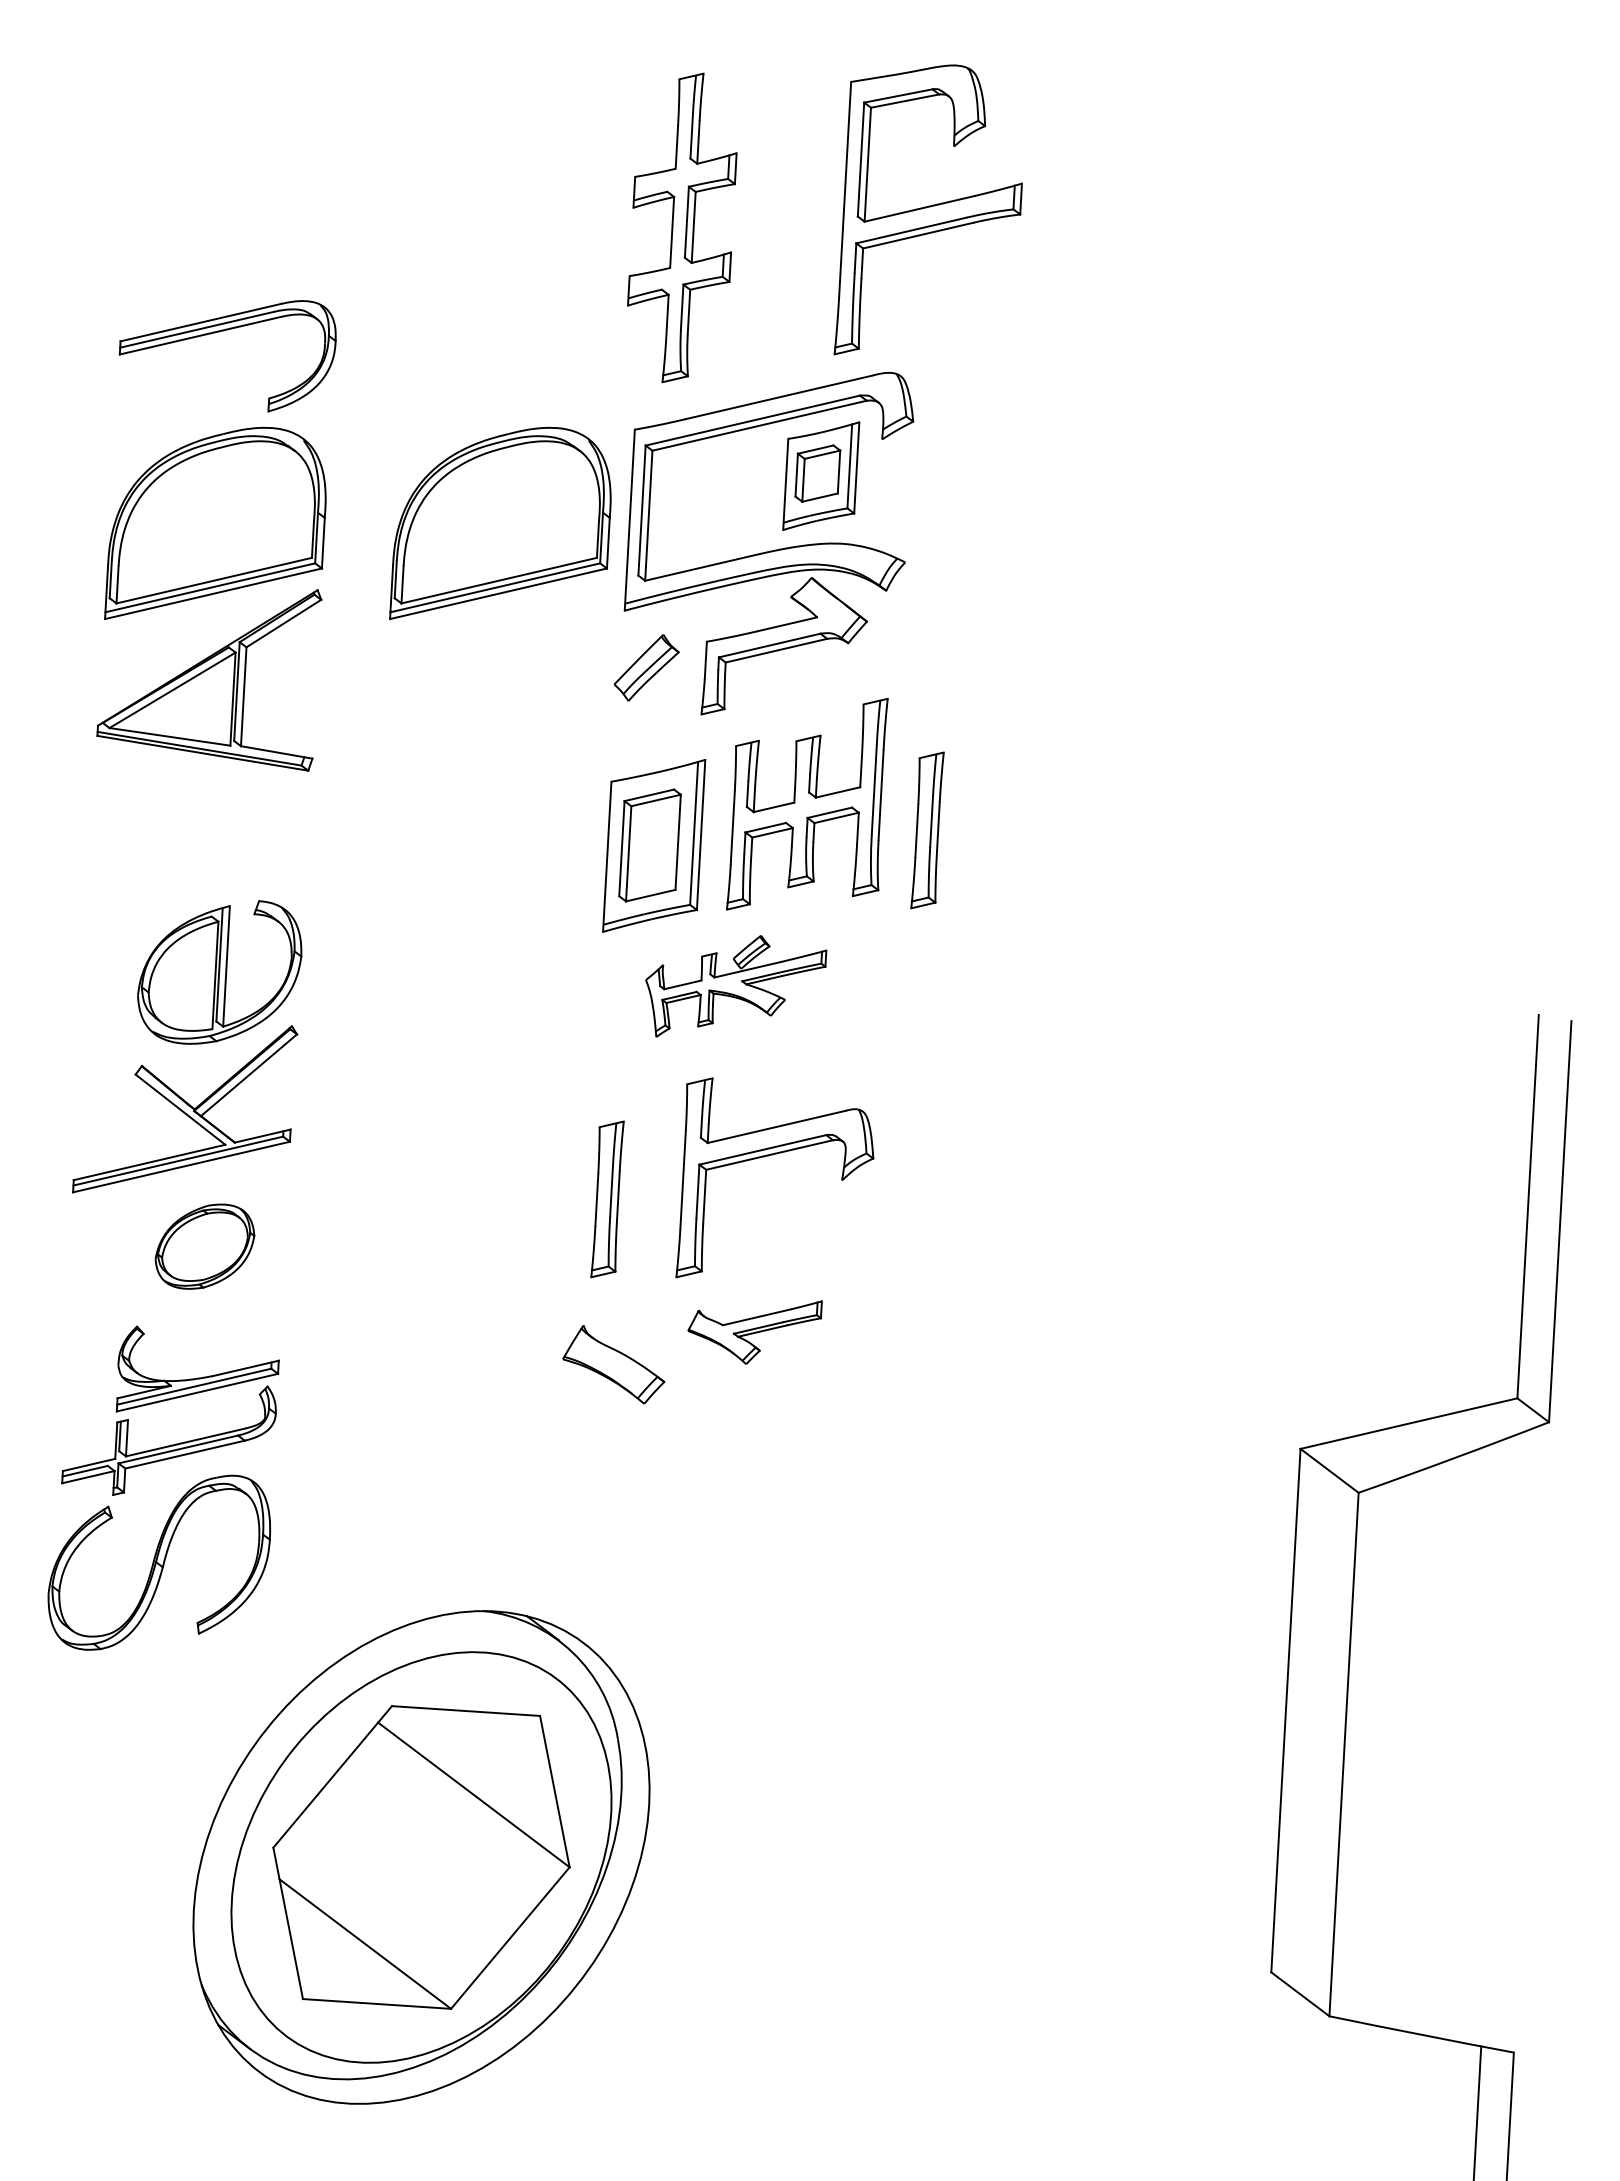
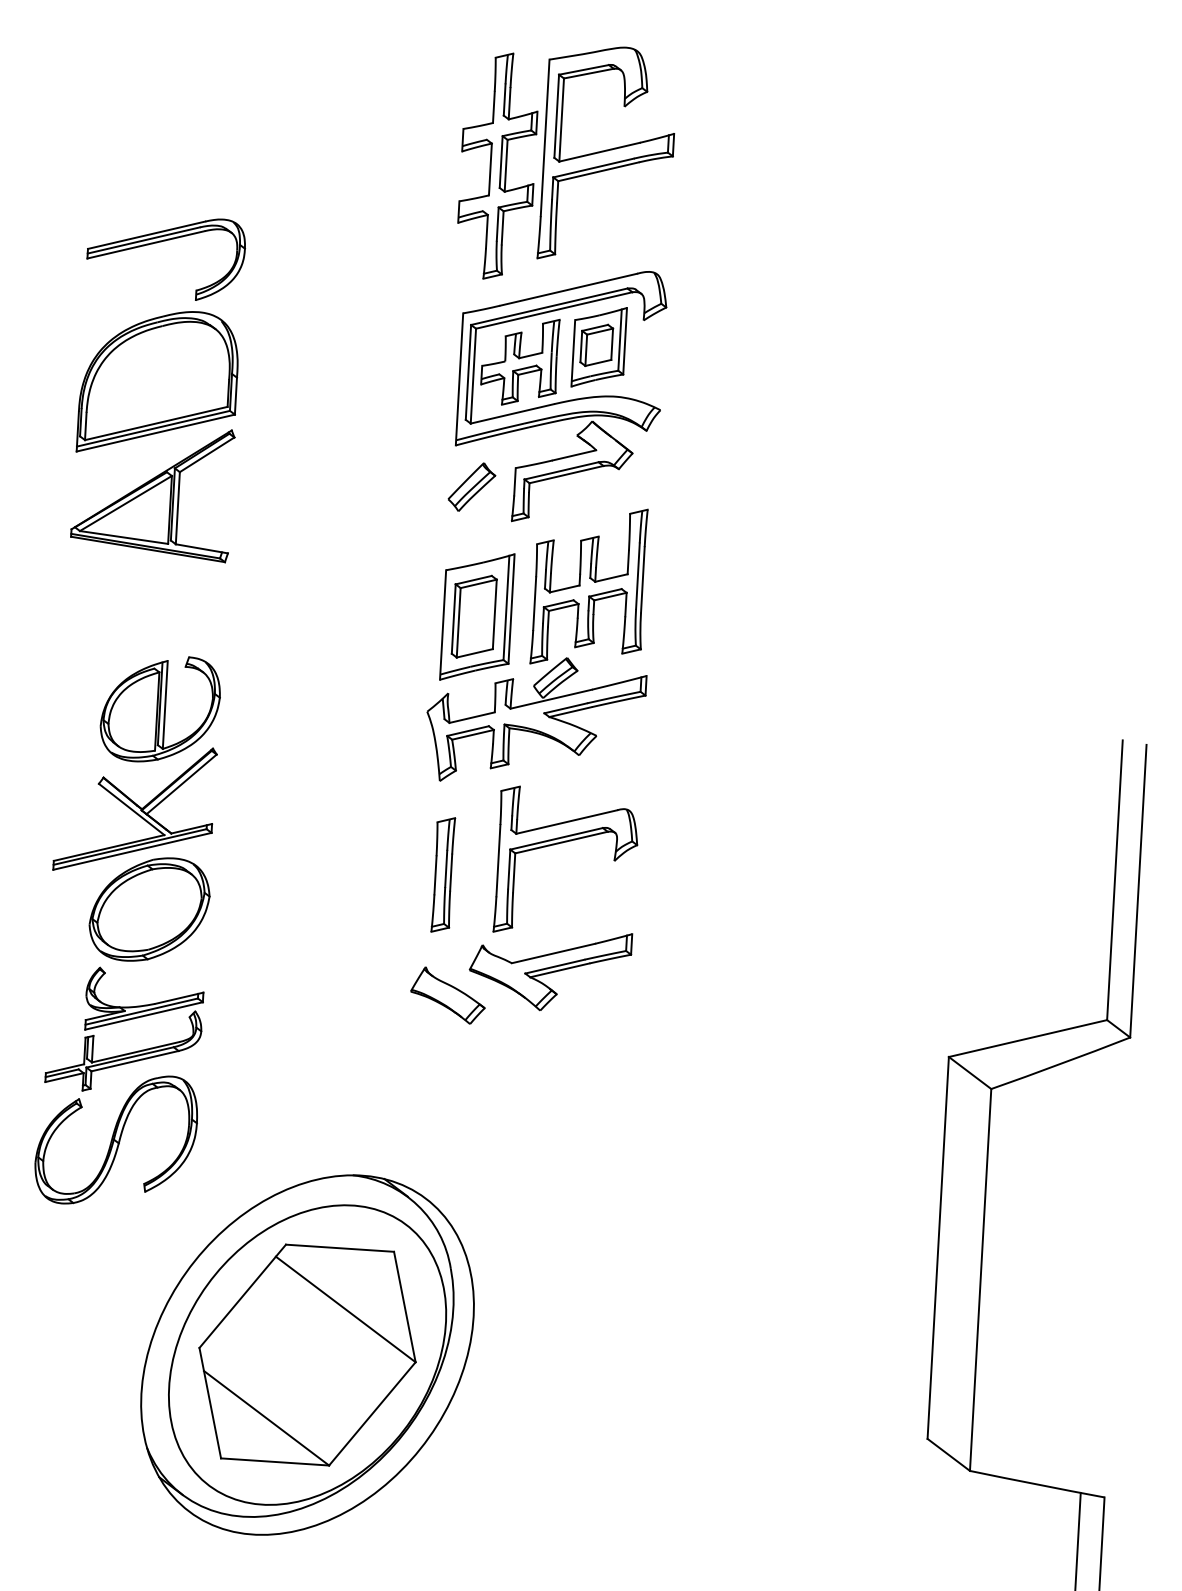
part: (927, 209) -> (605, 152), moved
part: (712, 496) -> (519, 362), added
part: (500, 522) -> (365, 381), removed
part: (927, 830) -> (676, 605), removed
part: (736, 986) -> (537, 719), size x1.67
part: (204, 1246) -> (149, 909), size x1.67
part: (754, 1332) -> (550, 972), size x1.67

